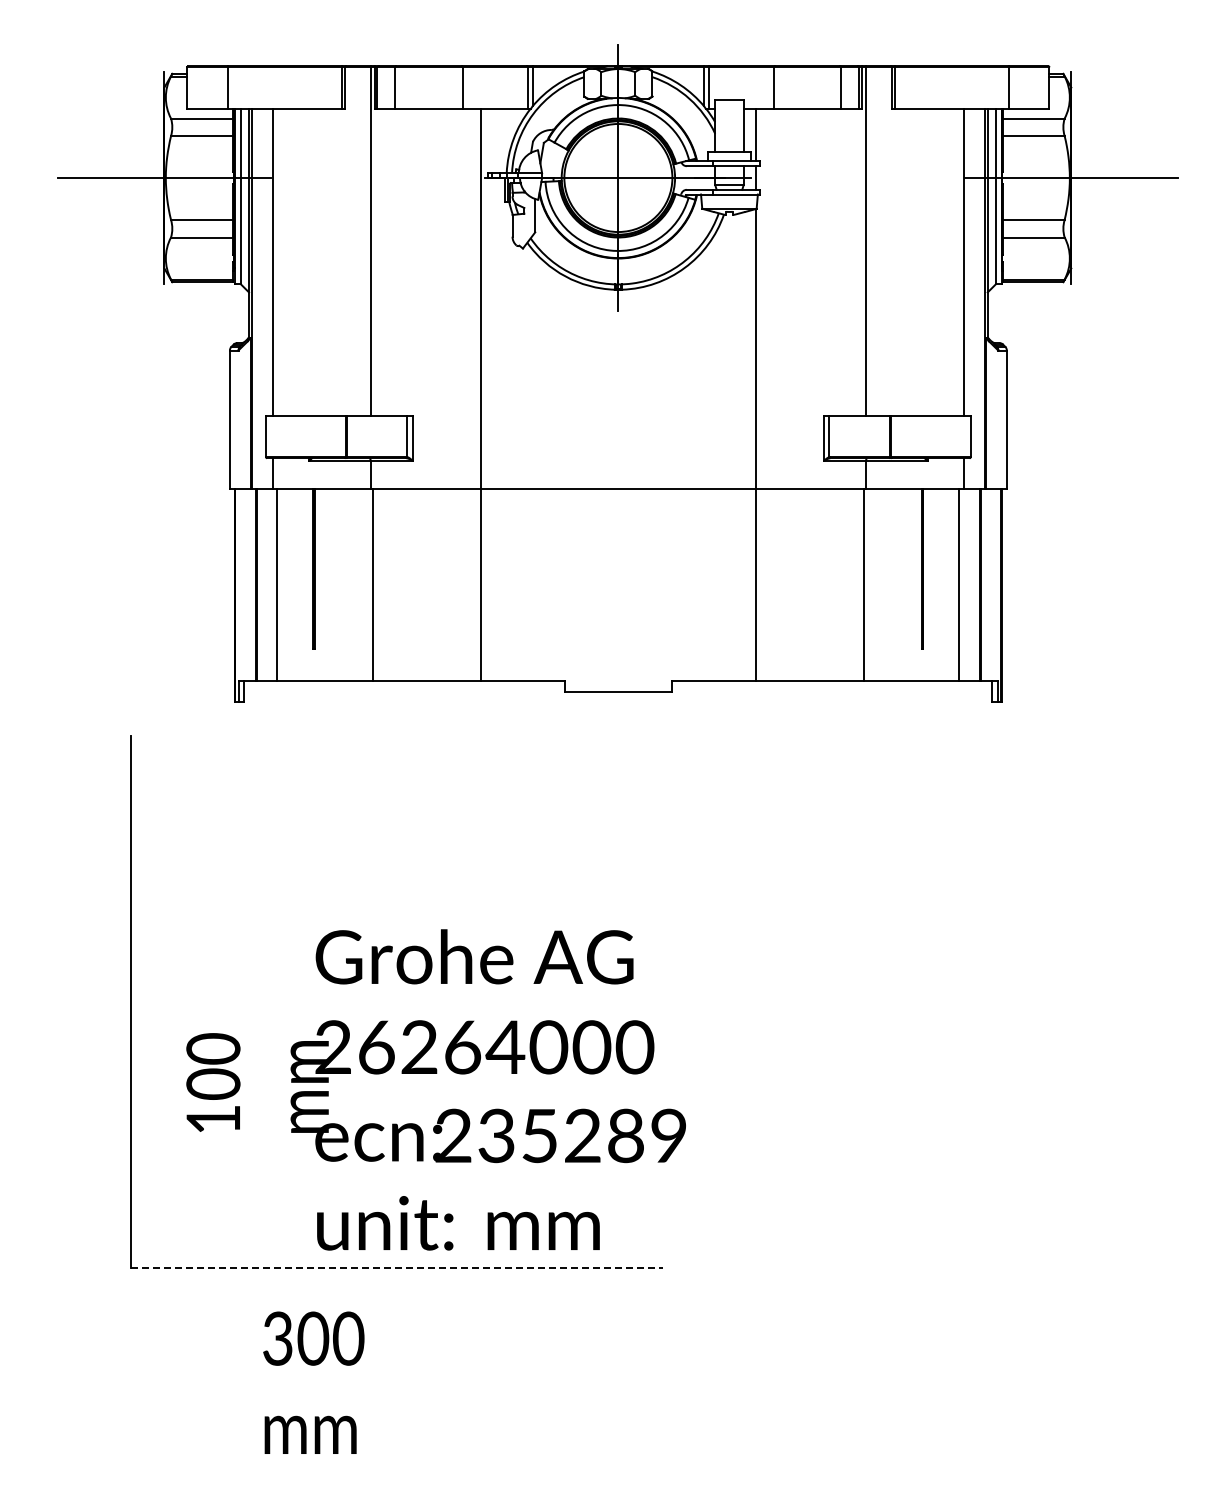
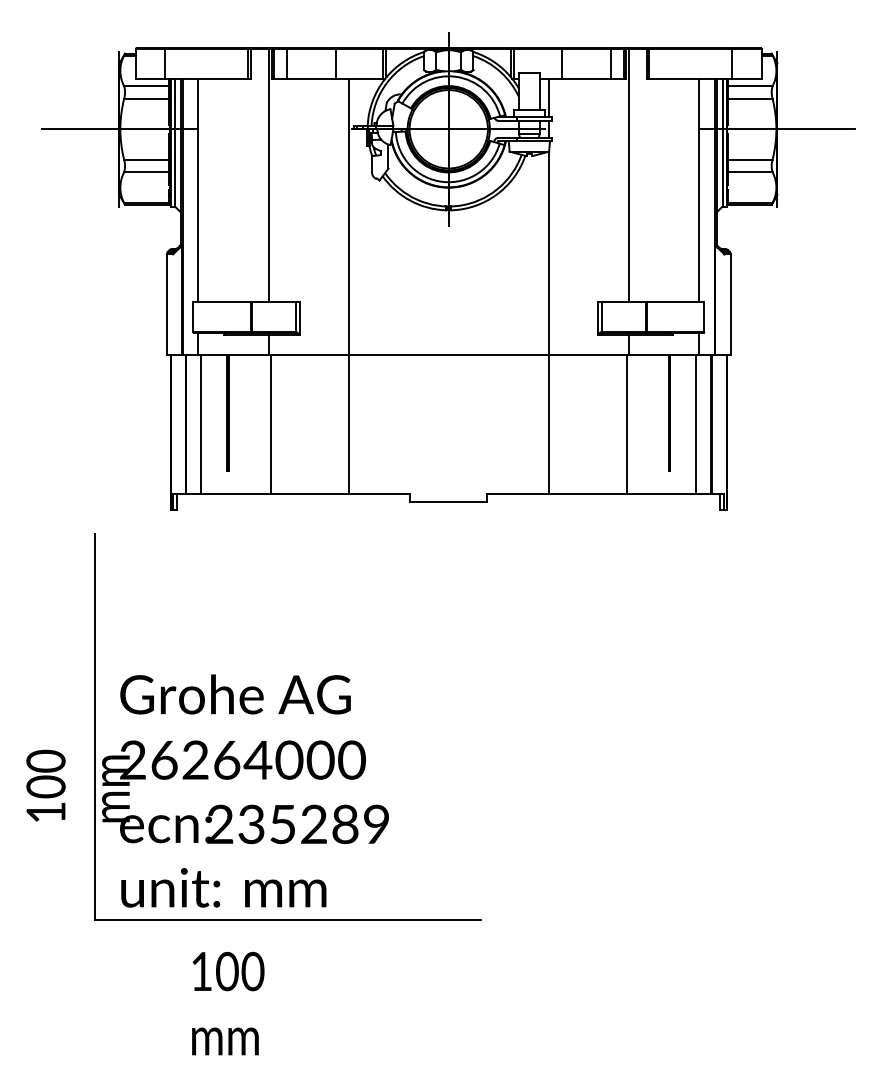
text: (435, 1089) -> (207, 790), moved
line: (397, 1268) -> (288, 920), dashed -> solid
text: (277, 1338) -> (201, 971), 300 -> 100

